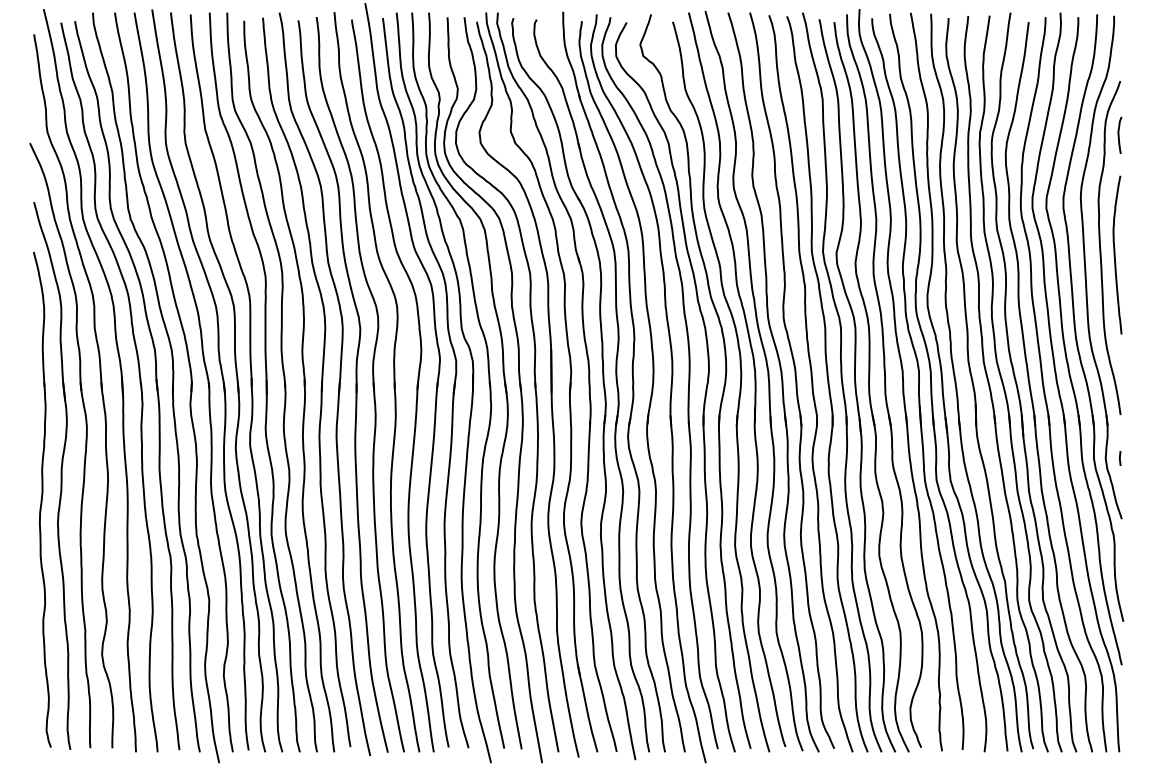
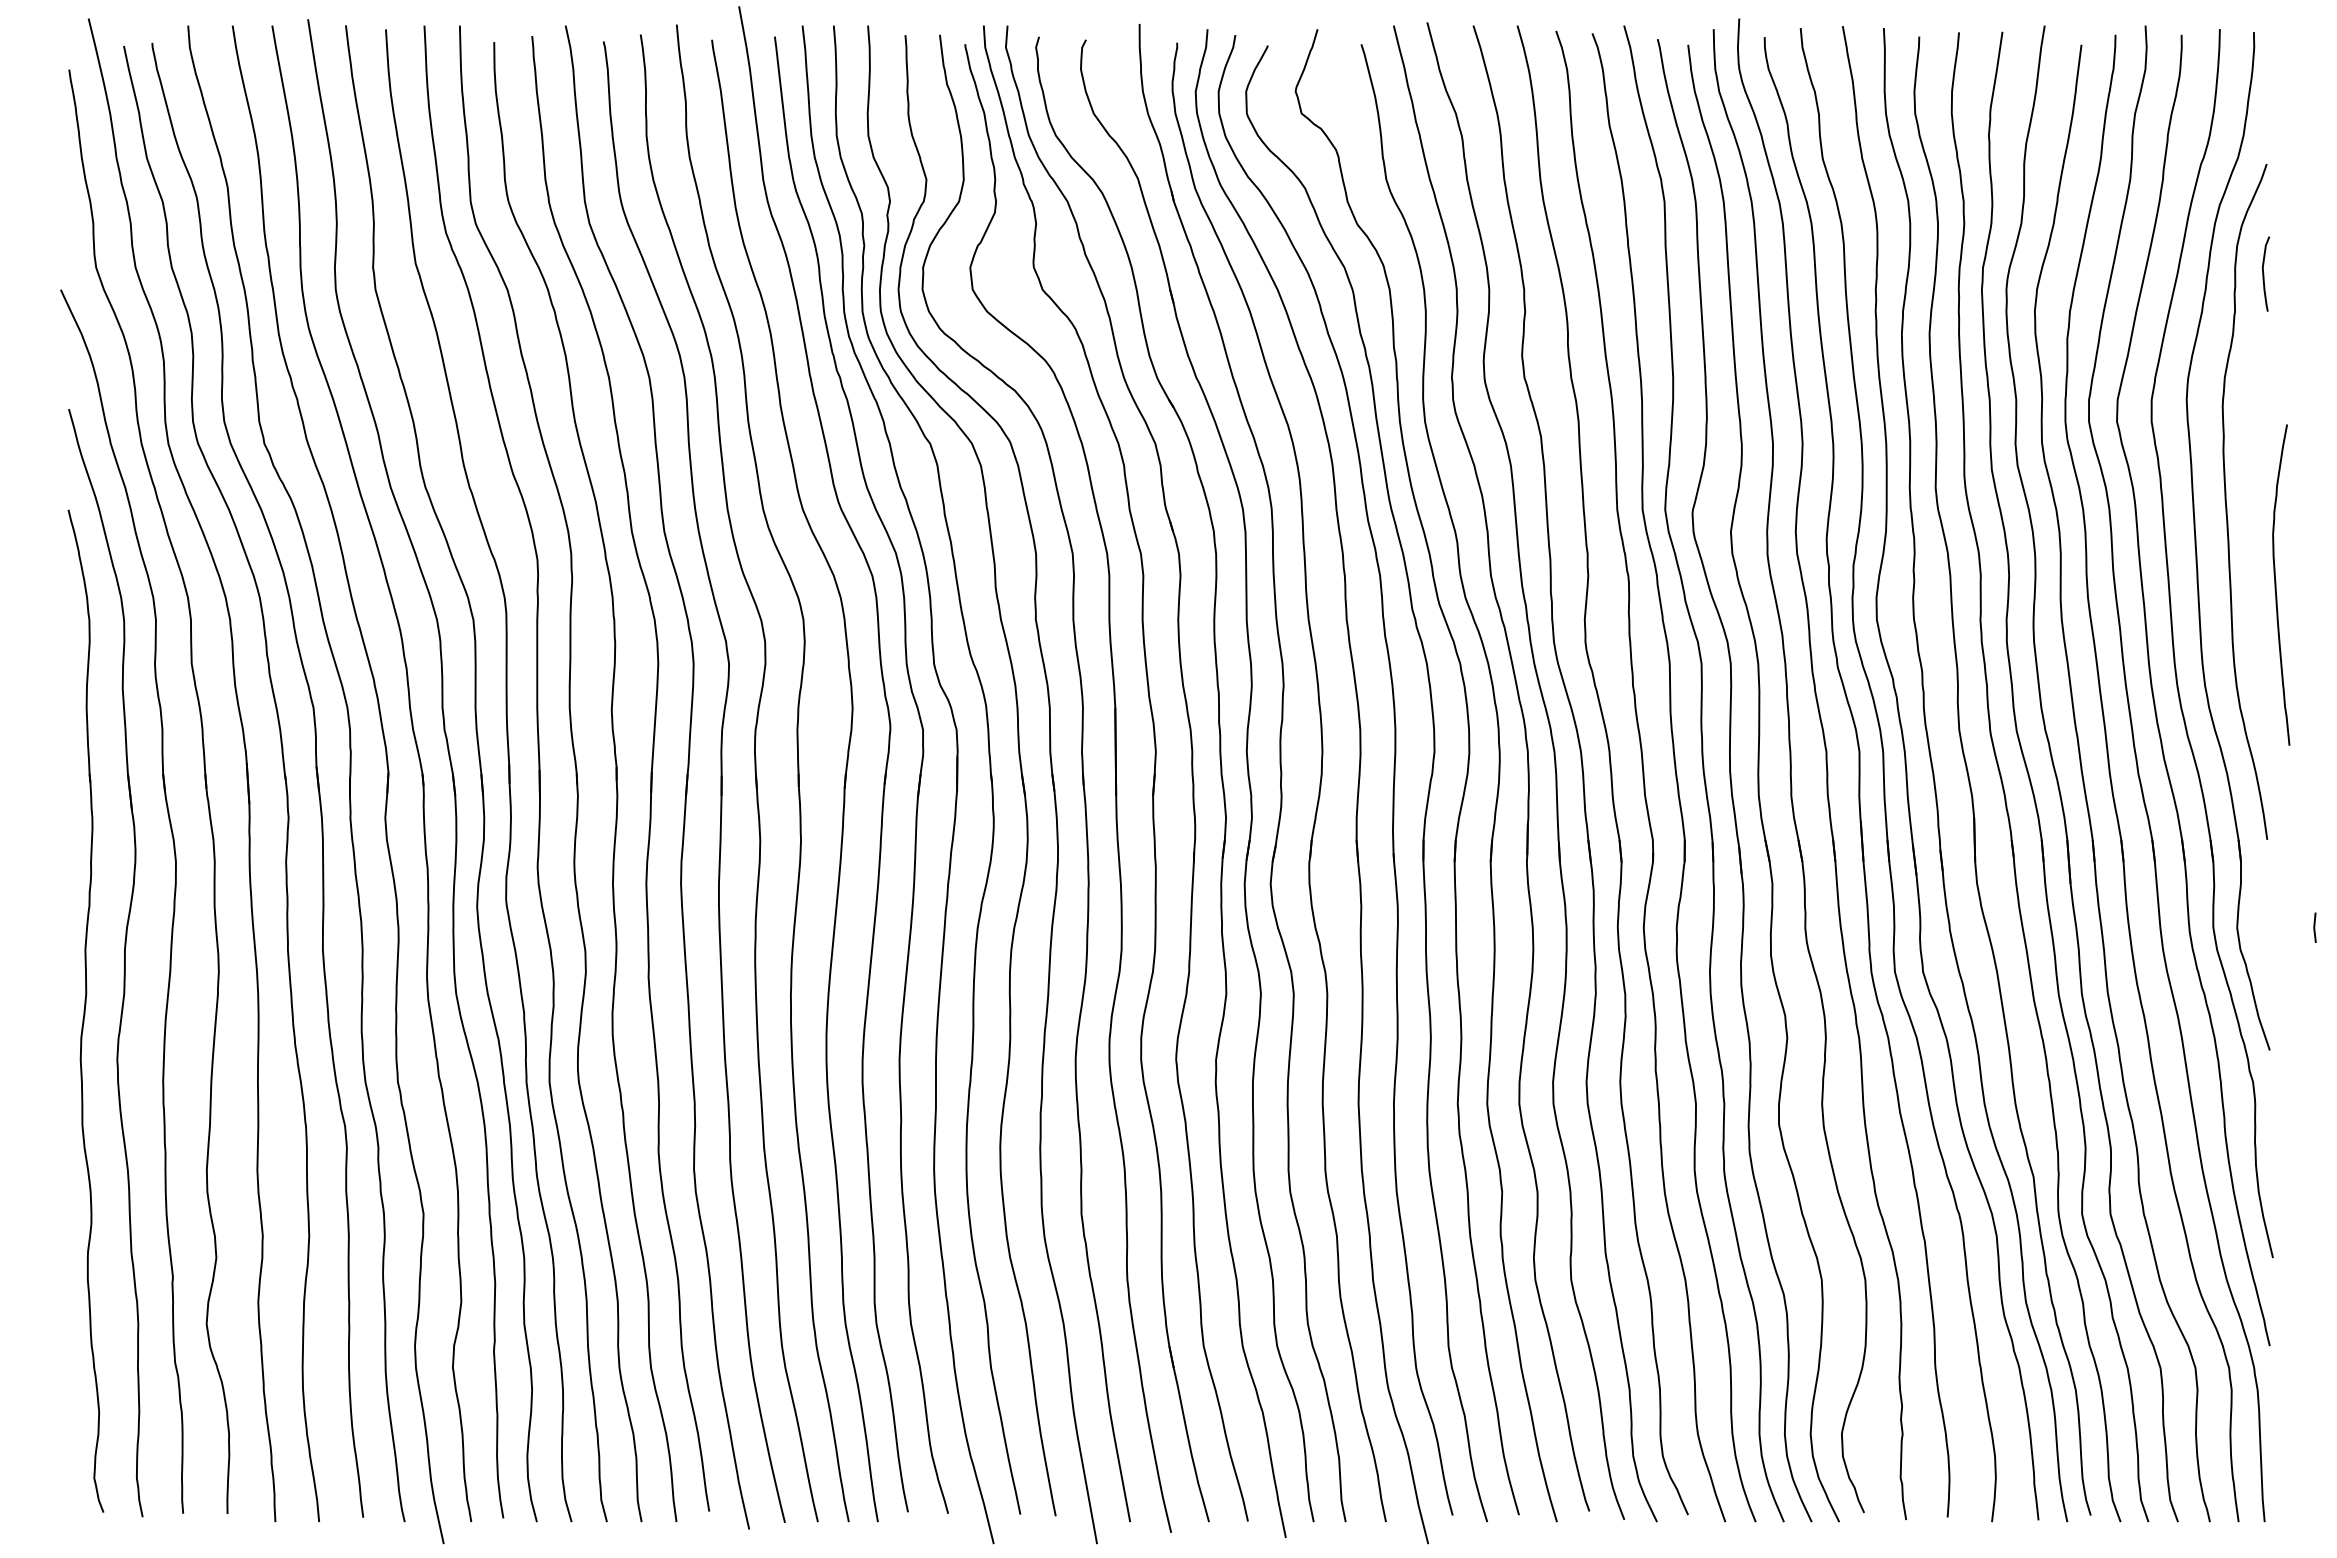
curve: (1115, 254) -> (2277, 583), moved
line: (1119, 458) -> (2313, 927), moved

